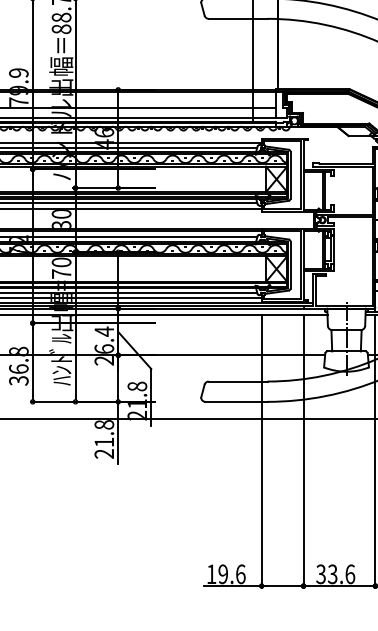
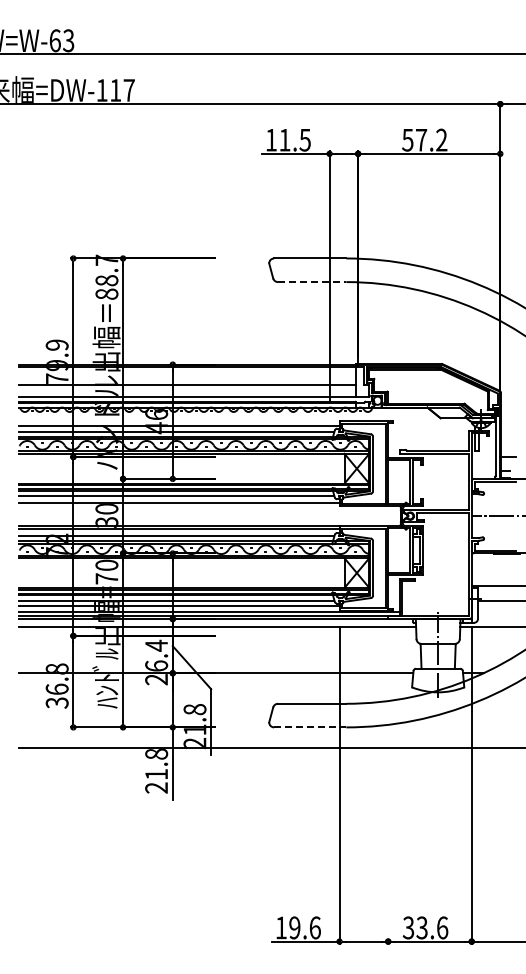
line: (238, 19) -> (312, 282), solid -> dashed
line: (236, 401) -> (310, 727), solid -> dashed
line: (303, 451) -> (388, 785), removed

